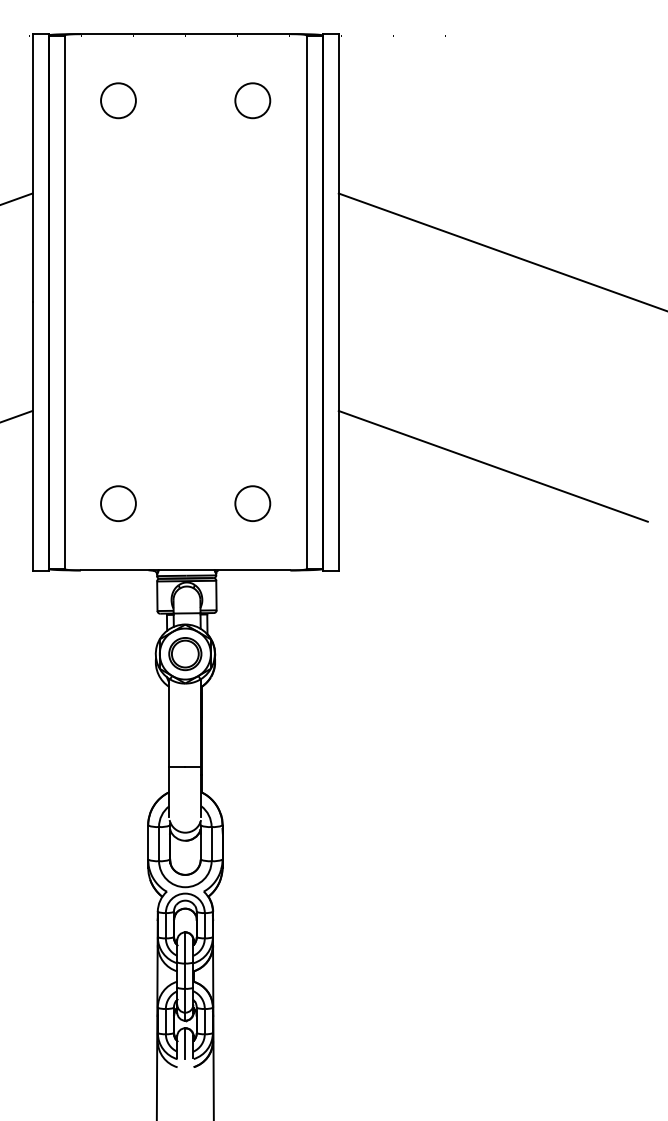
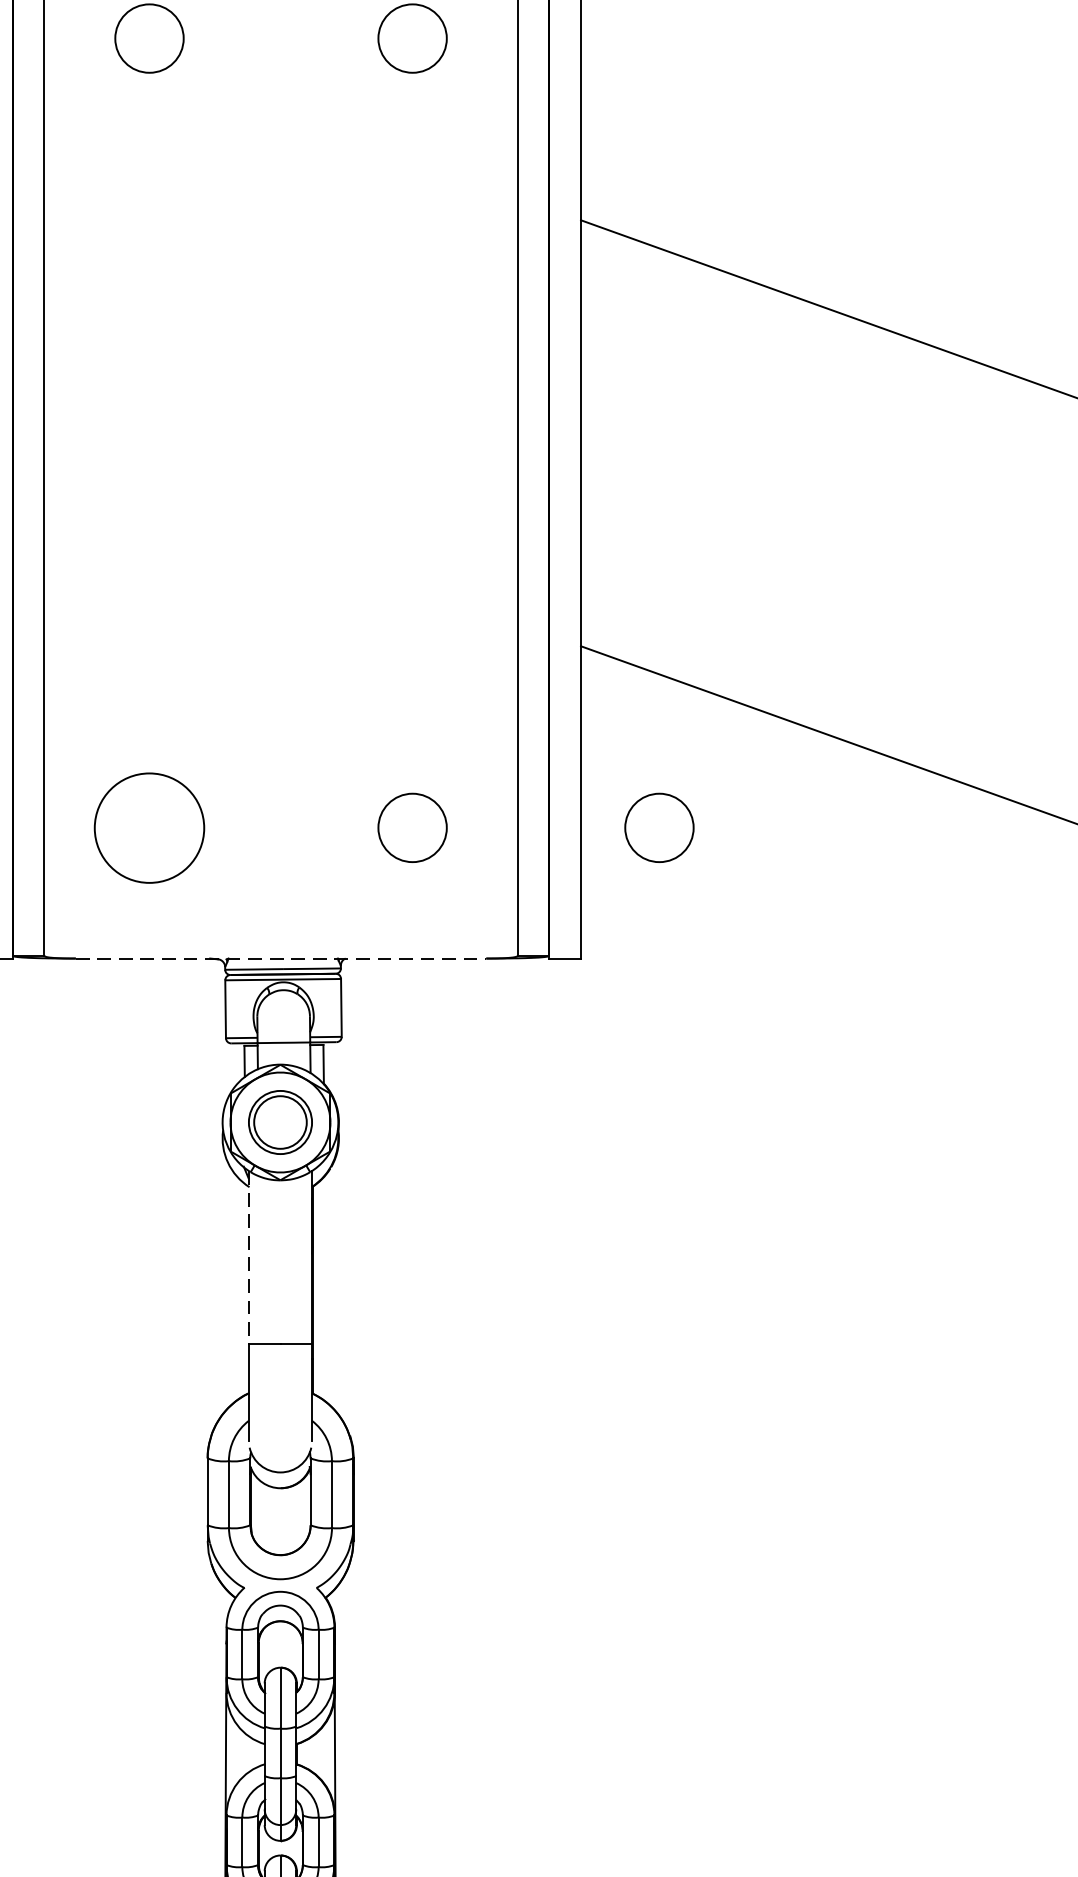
circle: (118, 503) -> (149, 827), size x1.6
circle: (378, 503) -> (658, 827), added
line: (185, 570) -> (280, 958), solid -> dashed
line: (169, 722) -> (249, 1256), solid -> dashed

